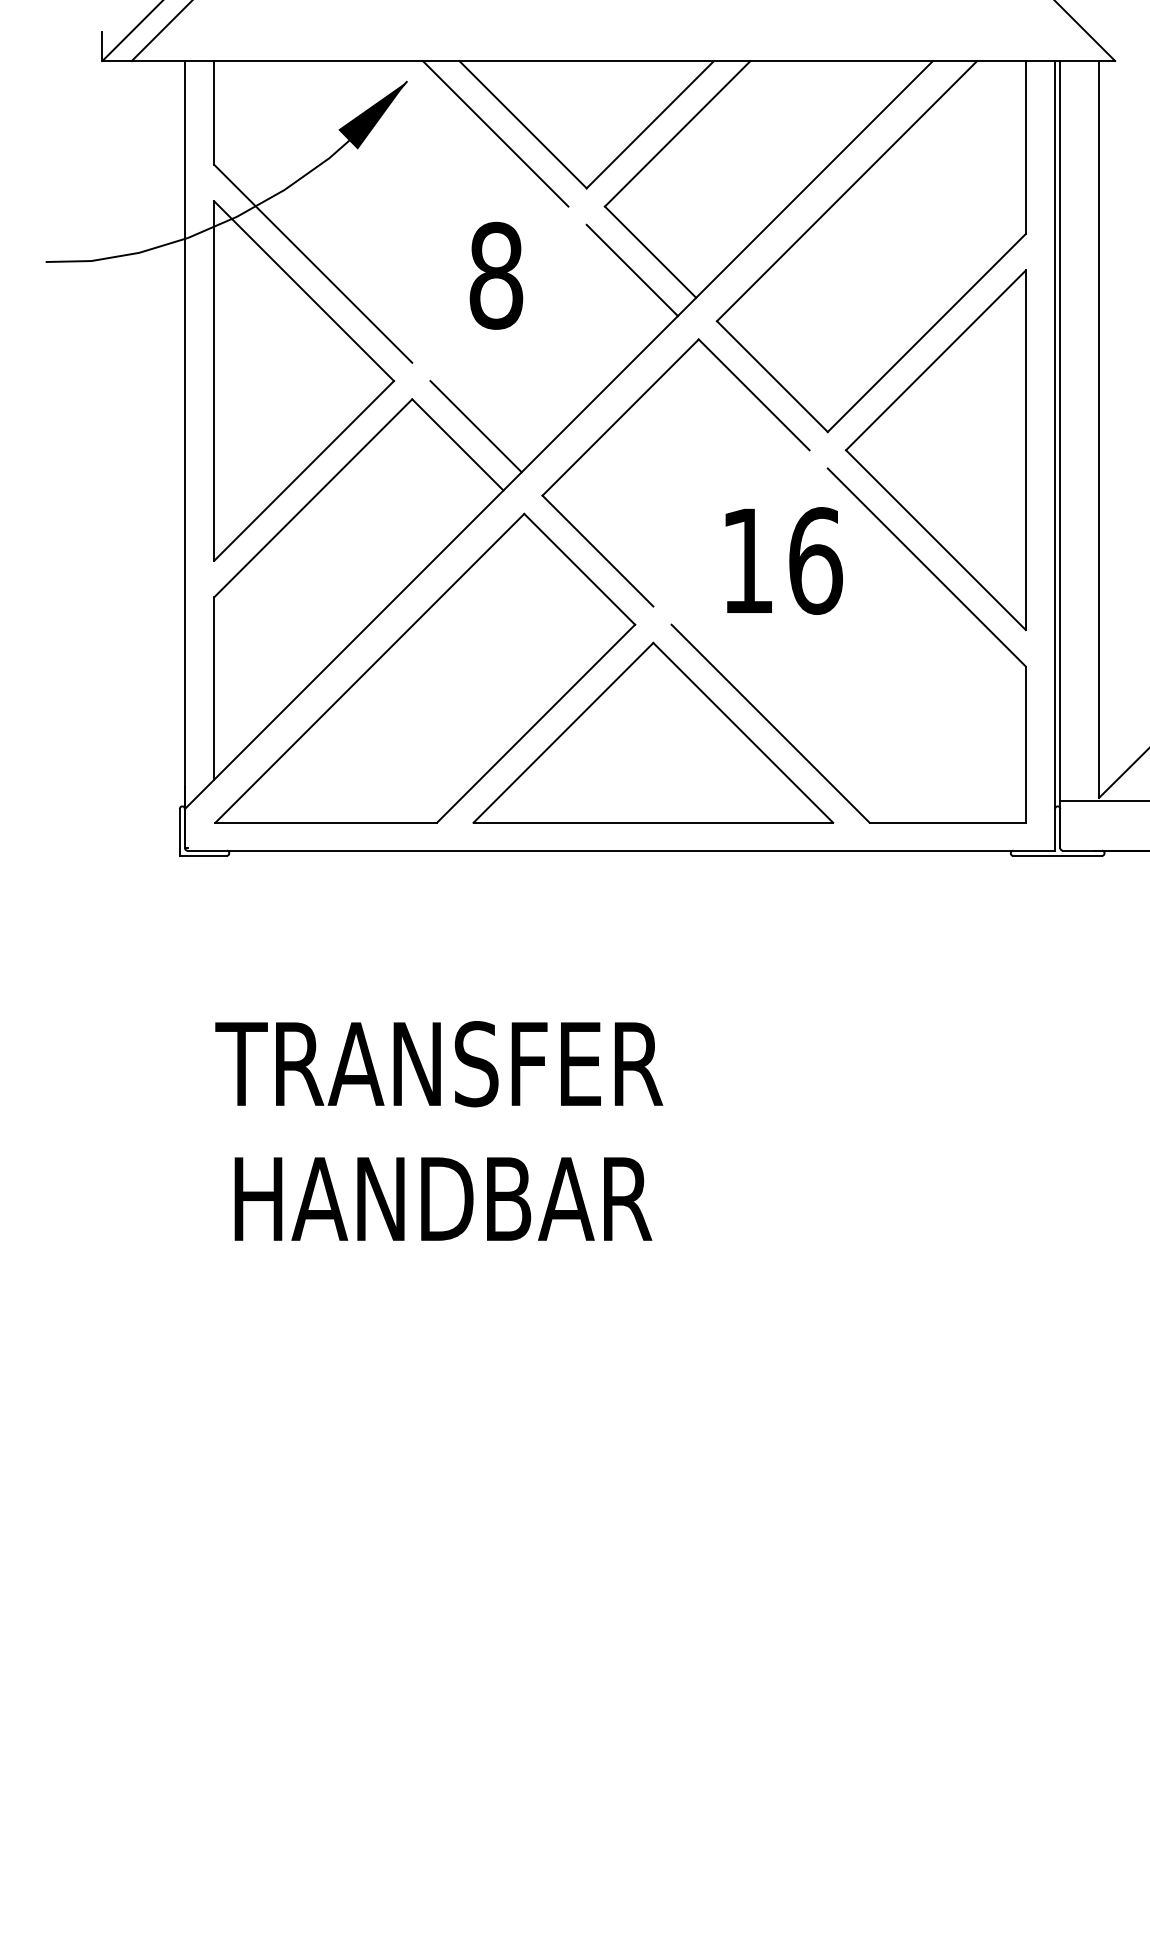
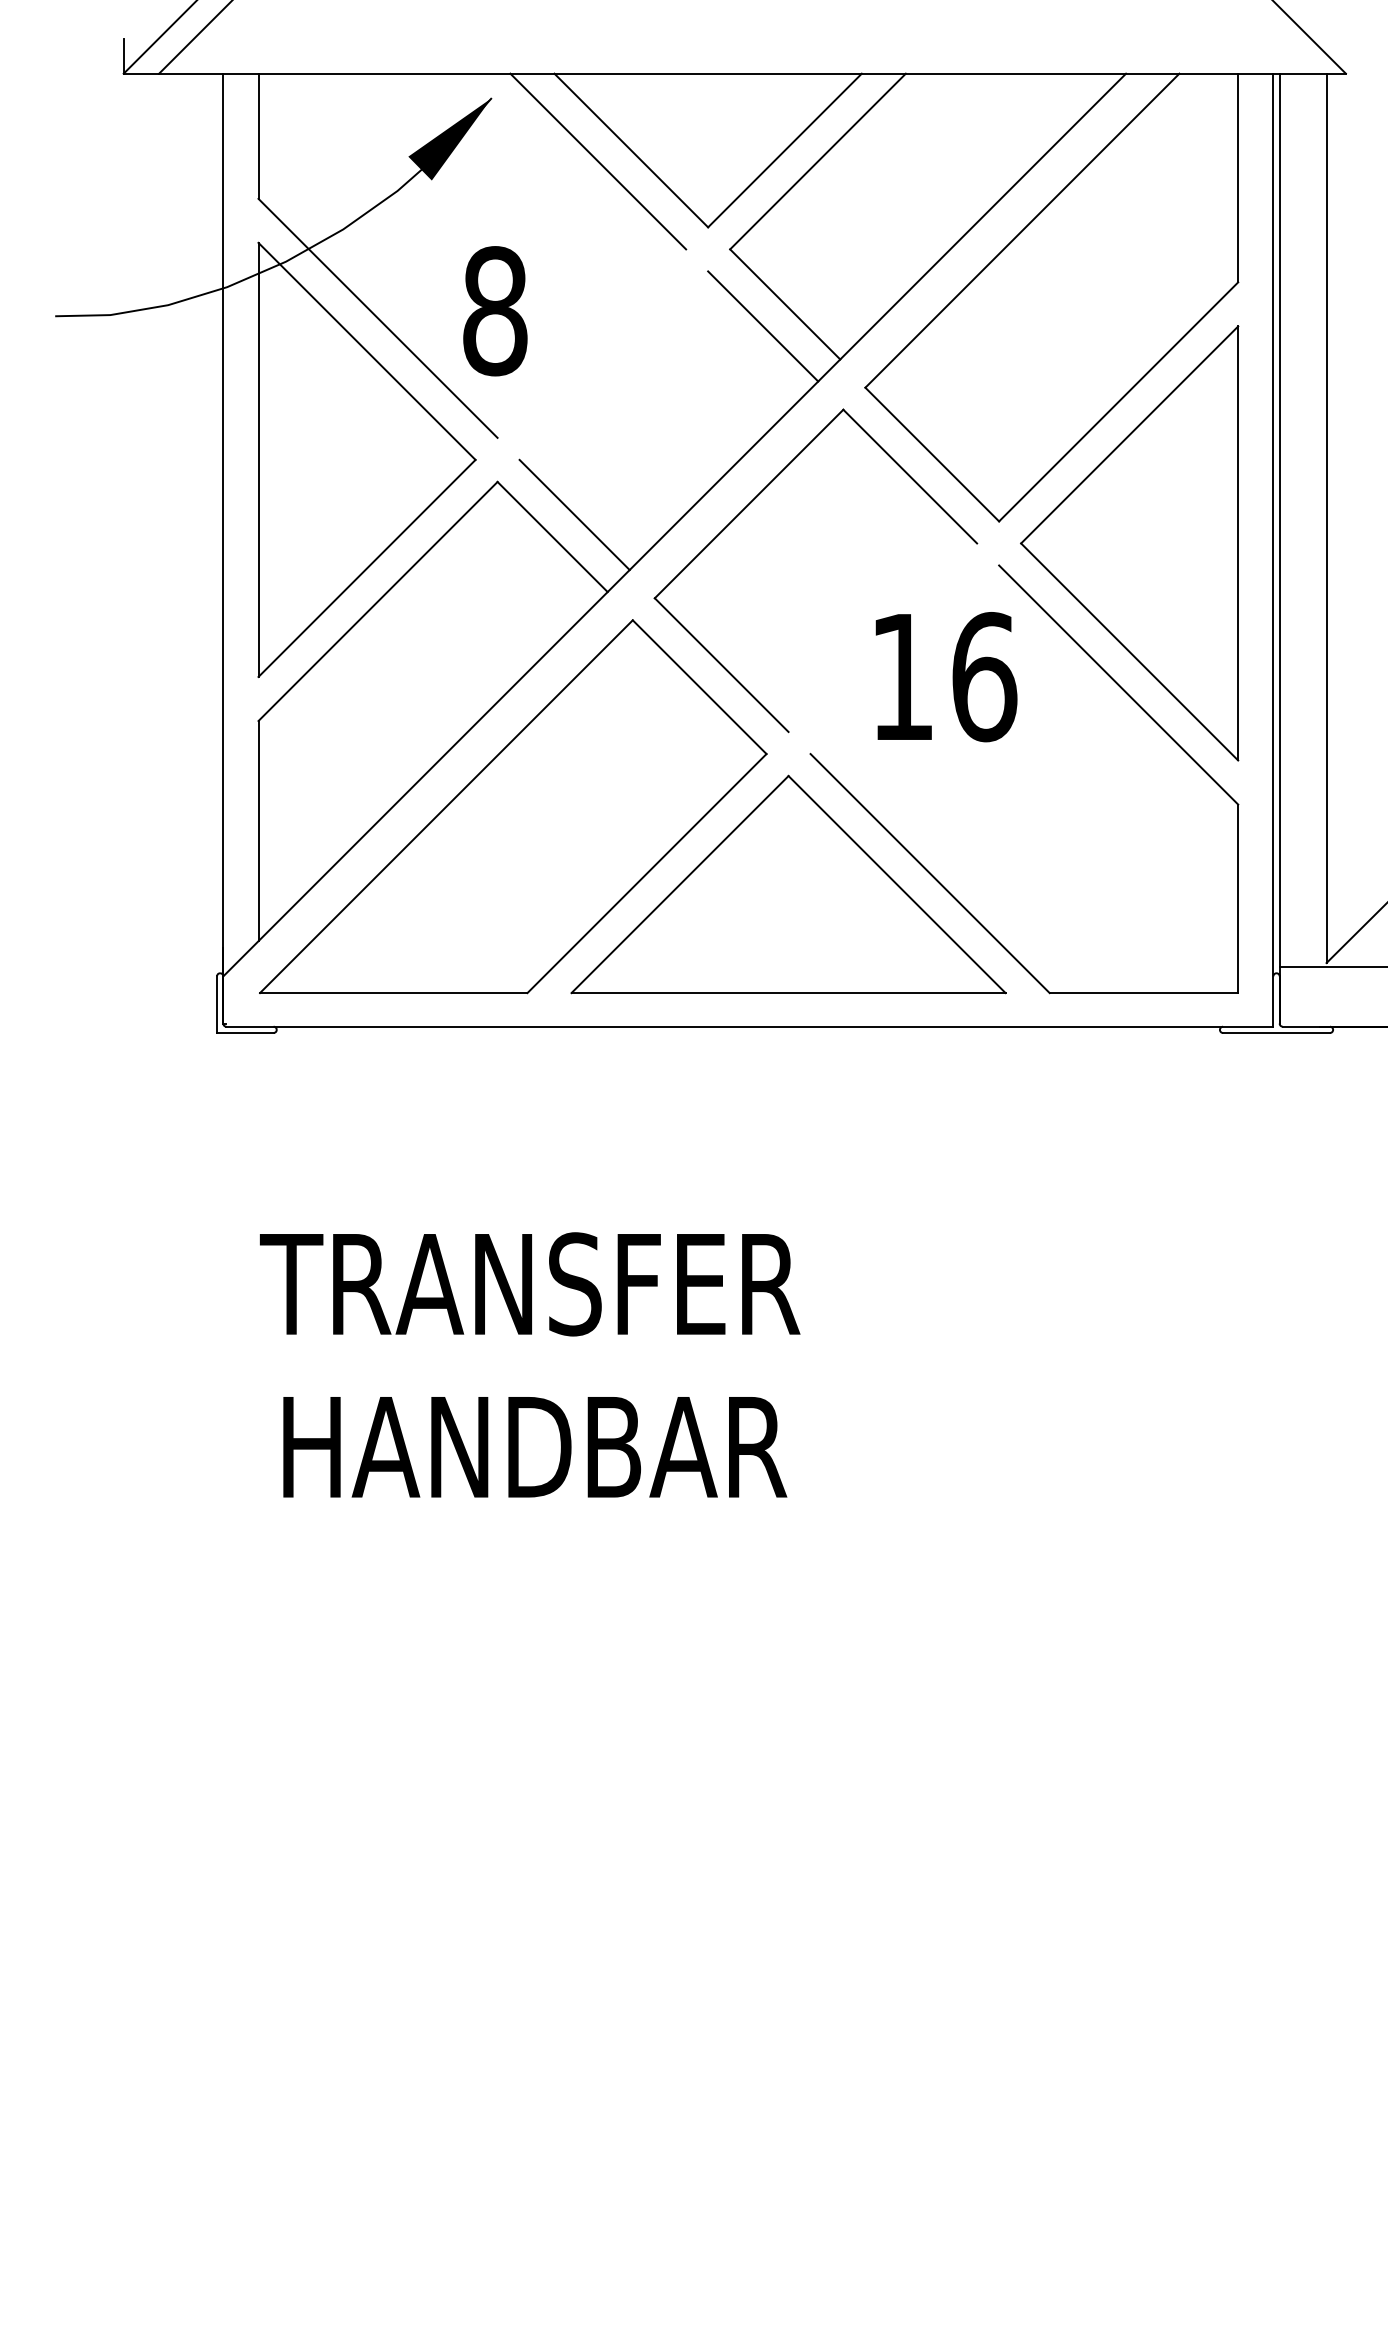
text: (496, 275) -> (495, 310), moved

